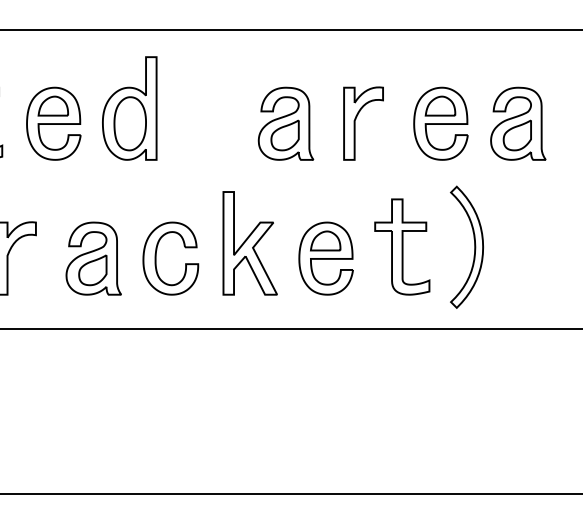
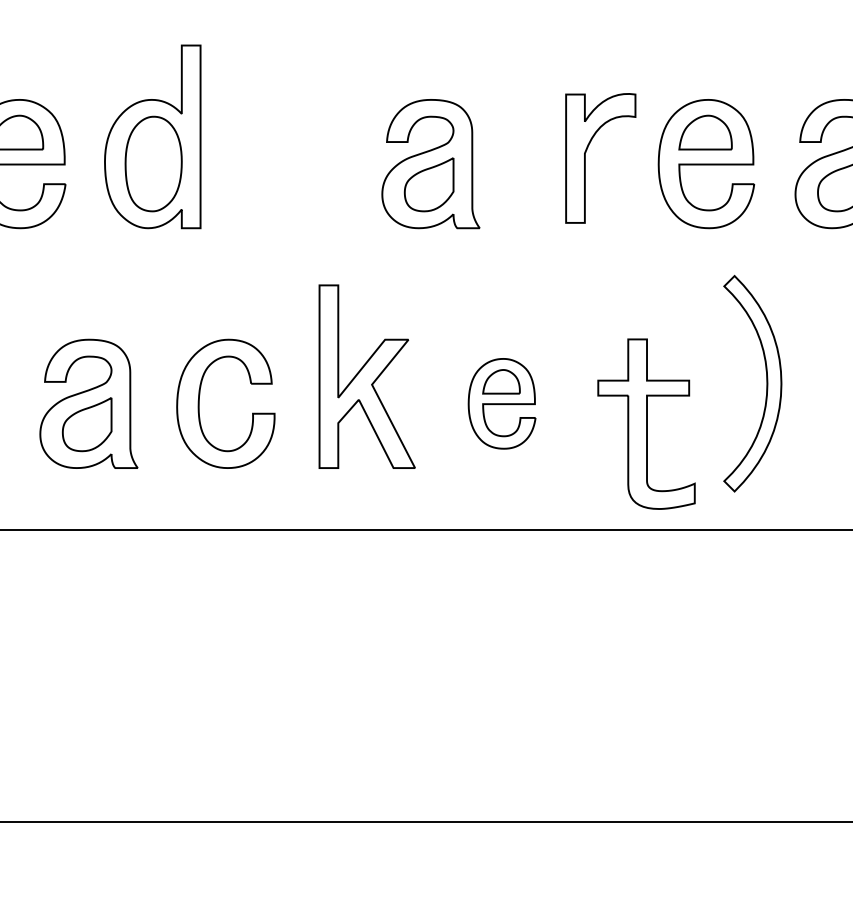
part: (355, 123) -> (586, 158), moved
part: (402, 246) -> (646, 423), moved
part: (325, 258) -> (501, 403), size x0.7

